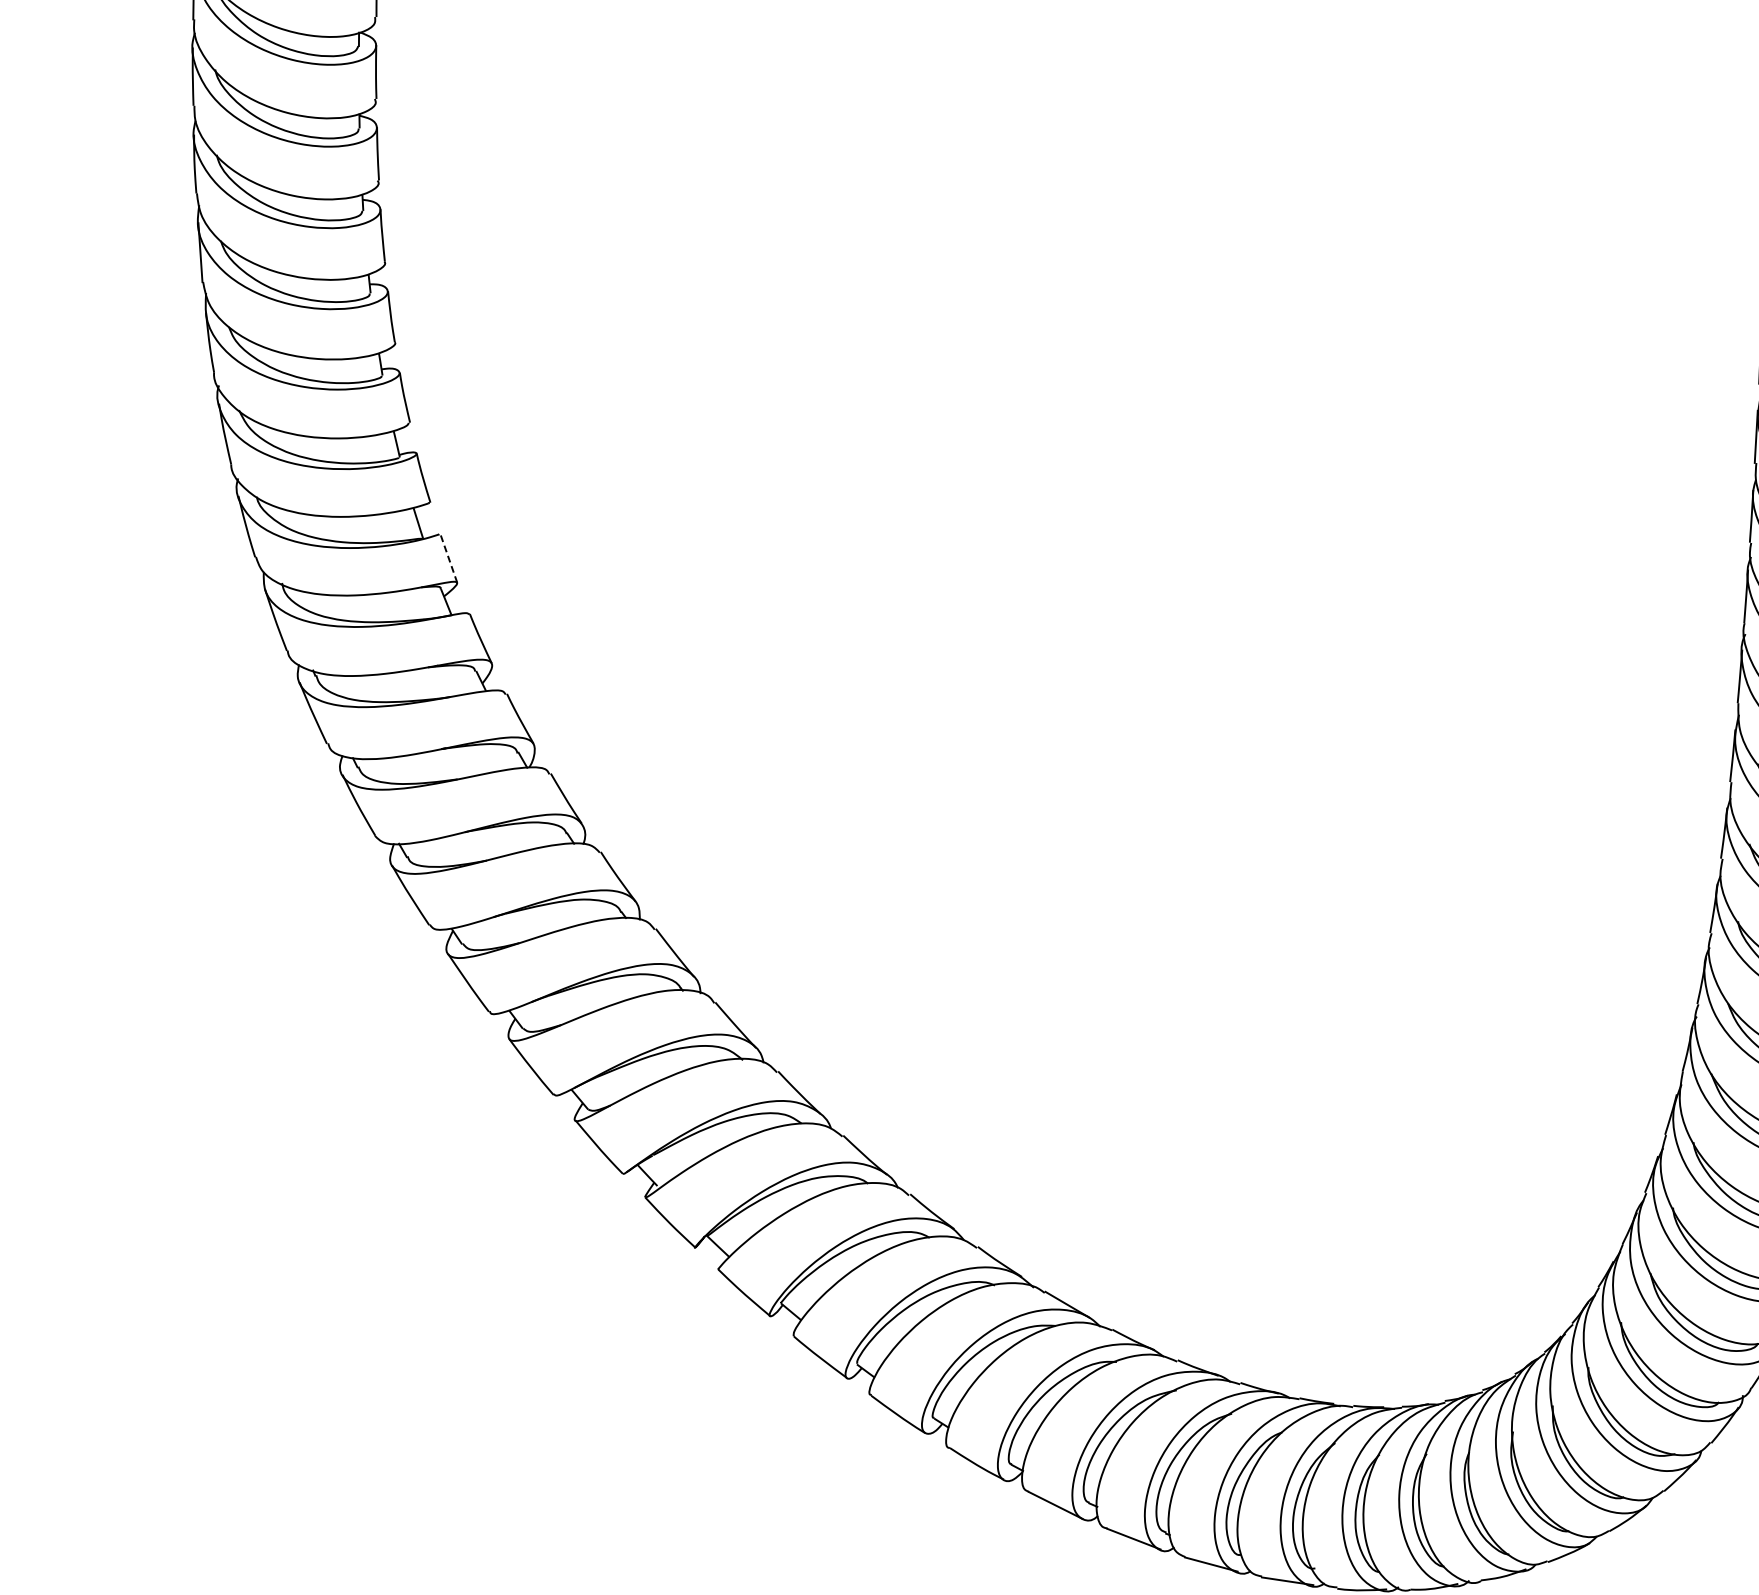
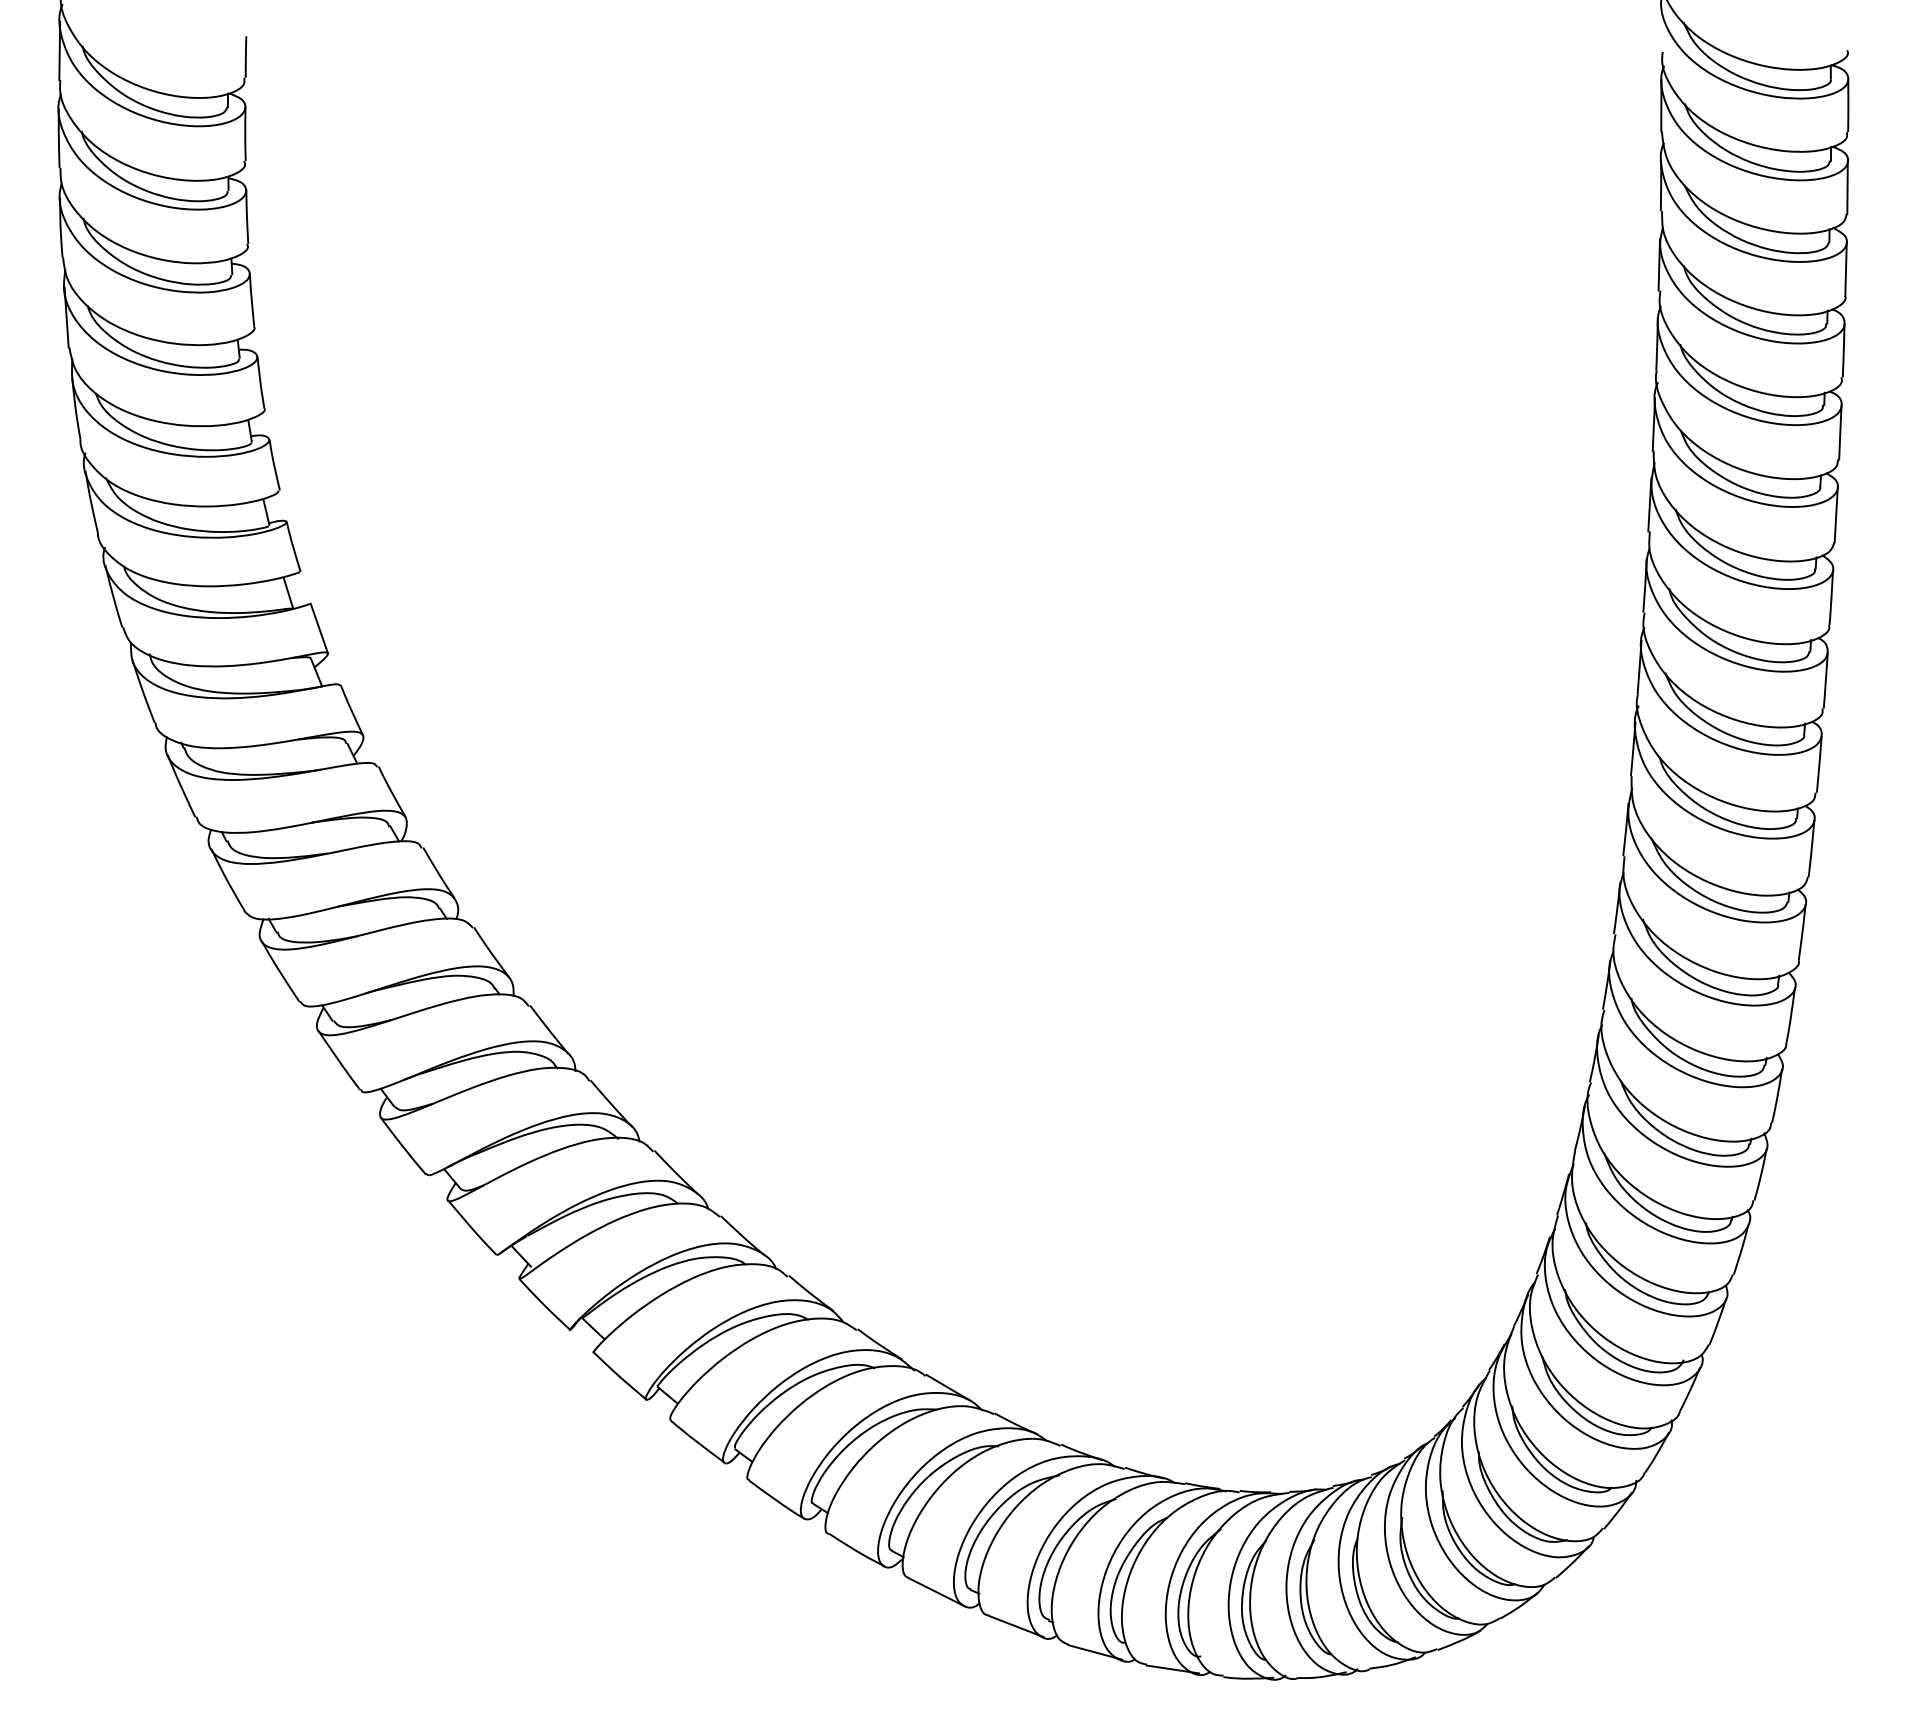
line: (448, 558) -> (319, 628), dashed -> solid

